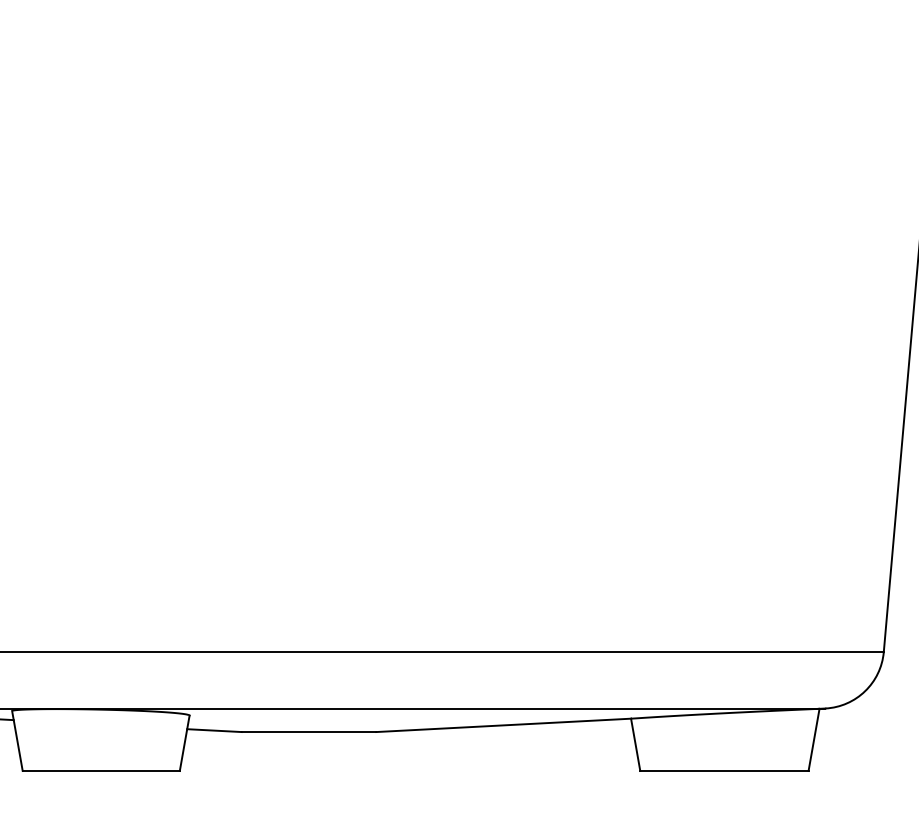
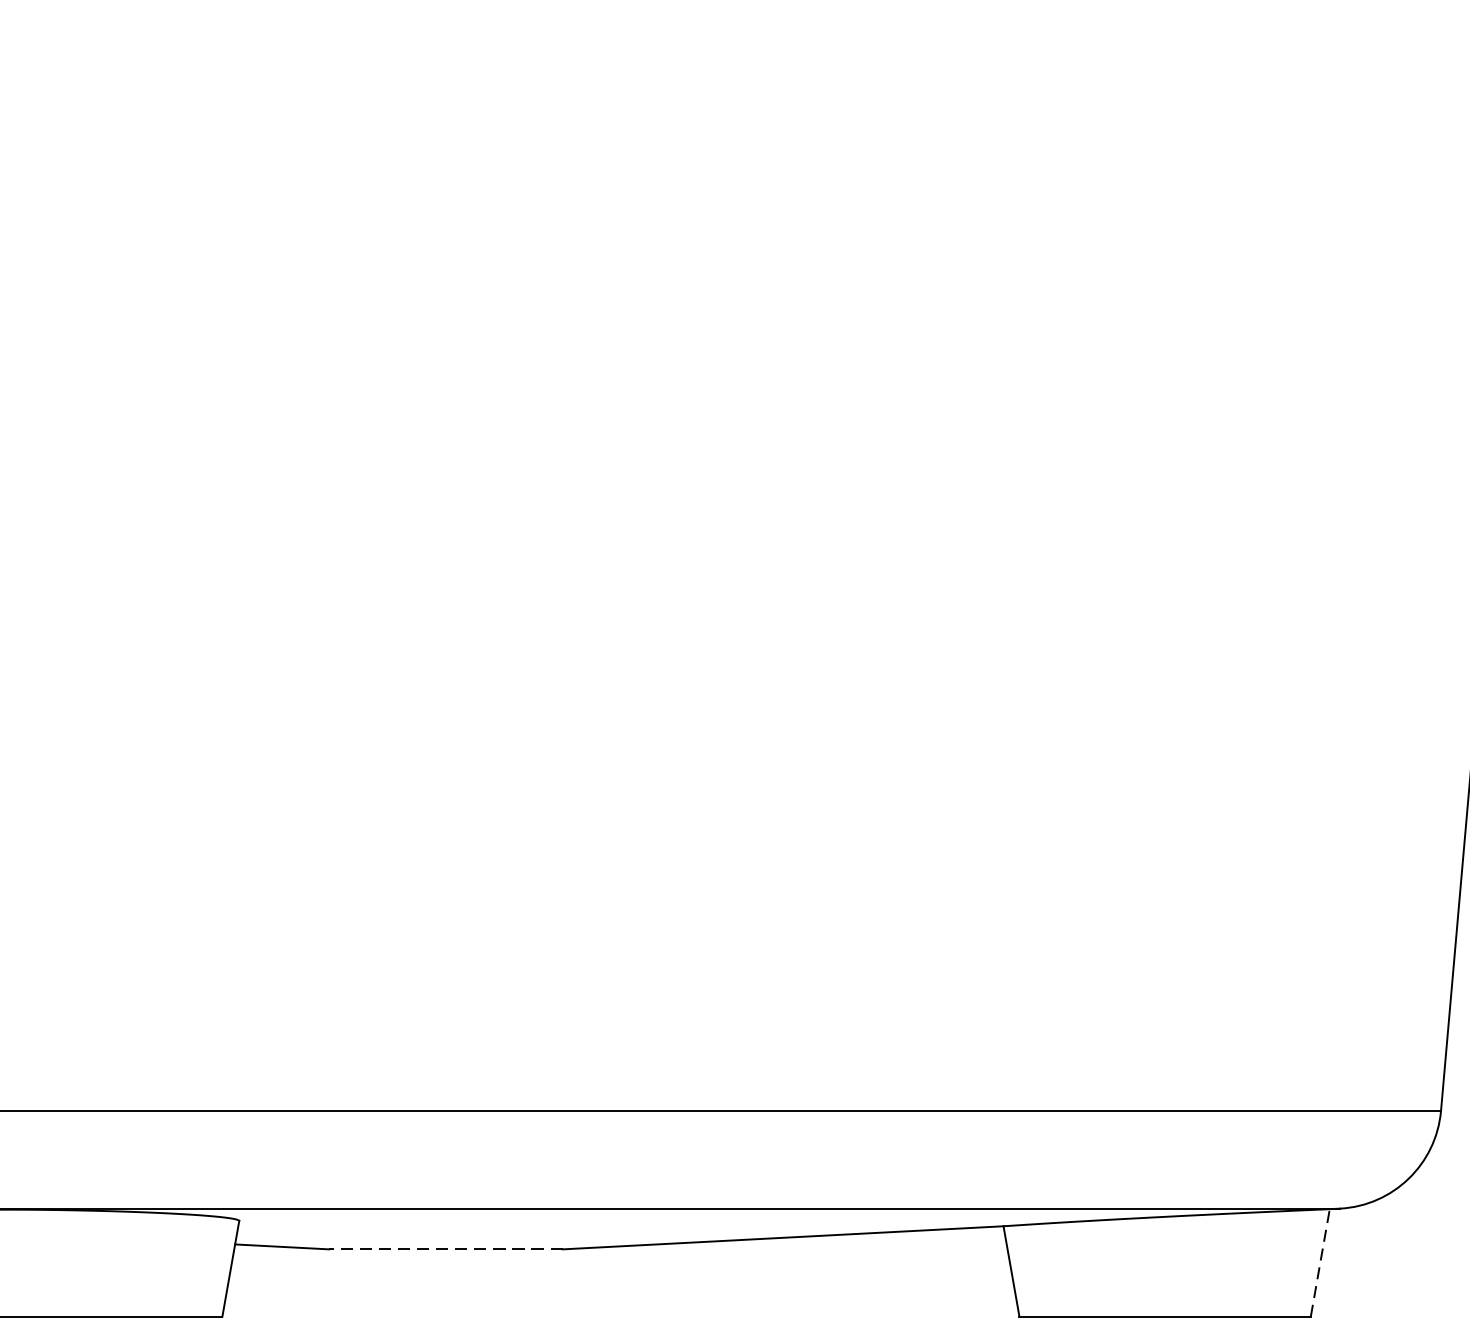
line: (308, 732) -> (445, 1250), solid -> dashed
line: (814, 739) -> (1321, 1262), solid -> dashed

